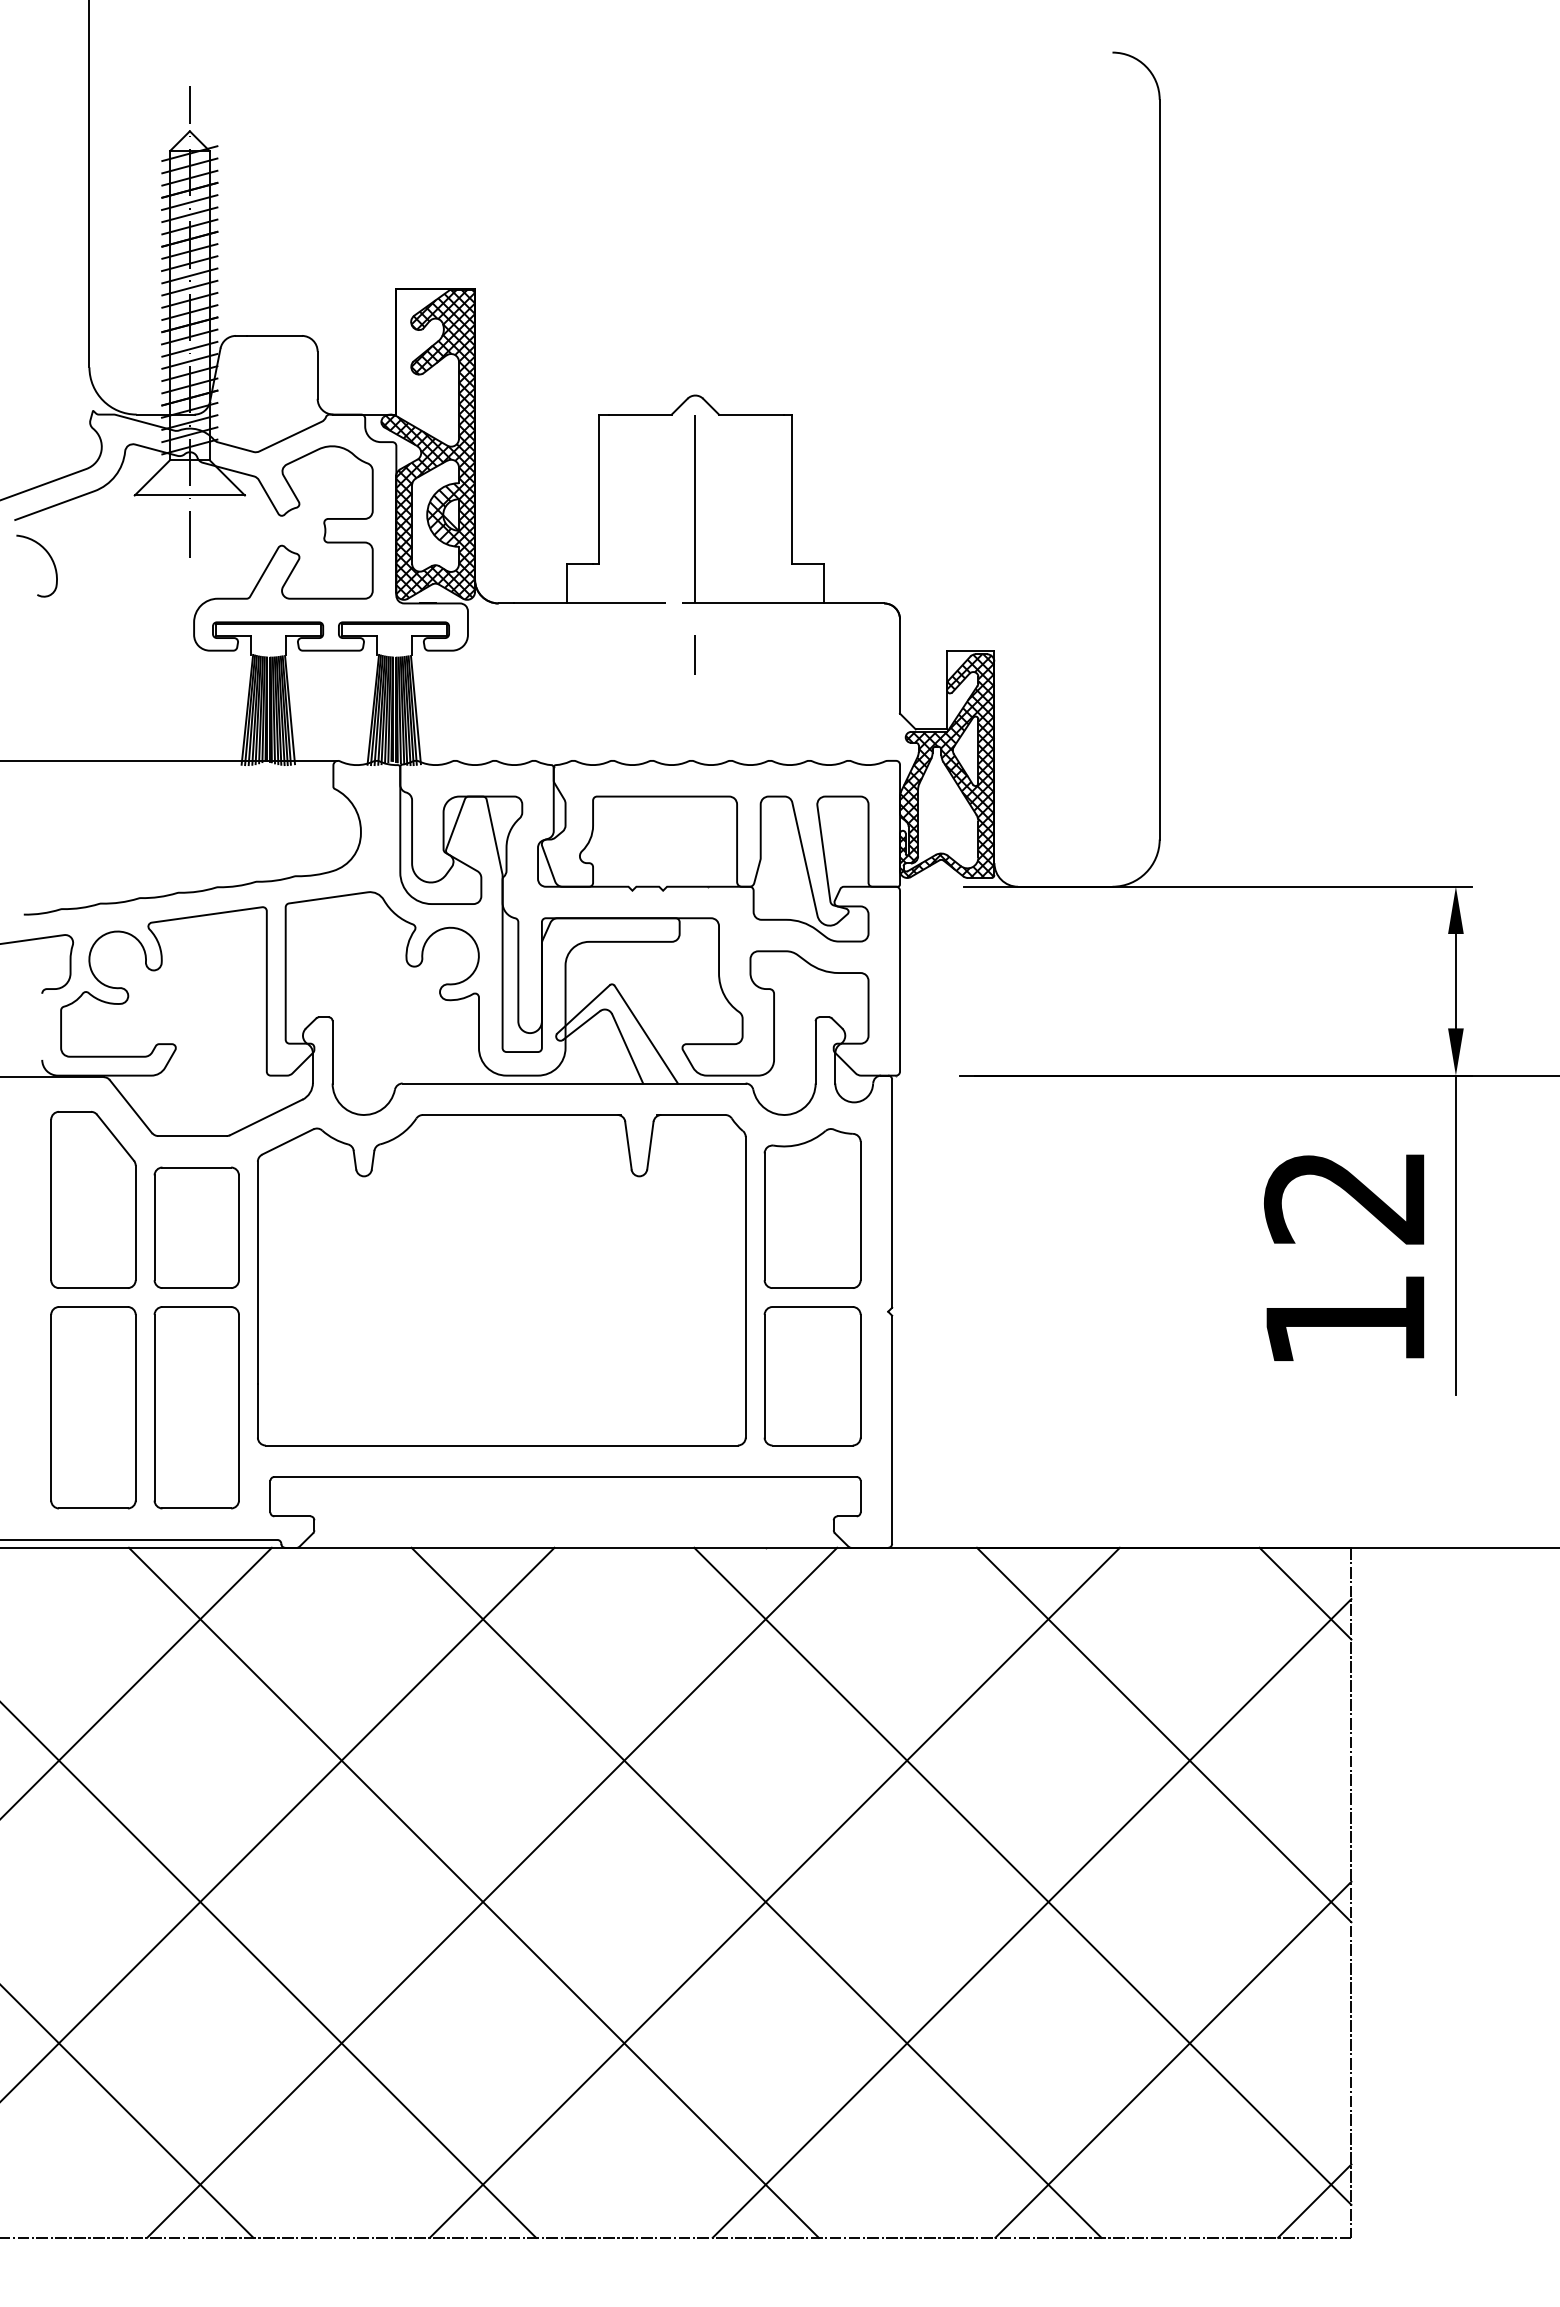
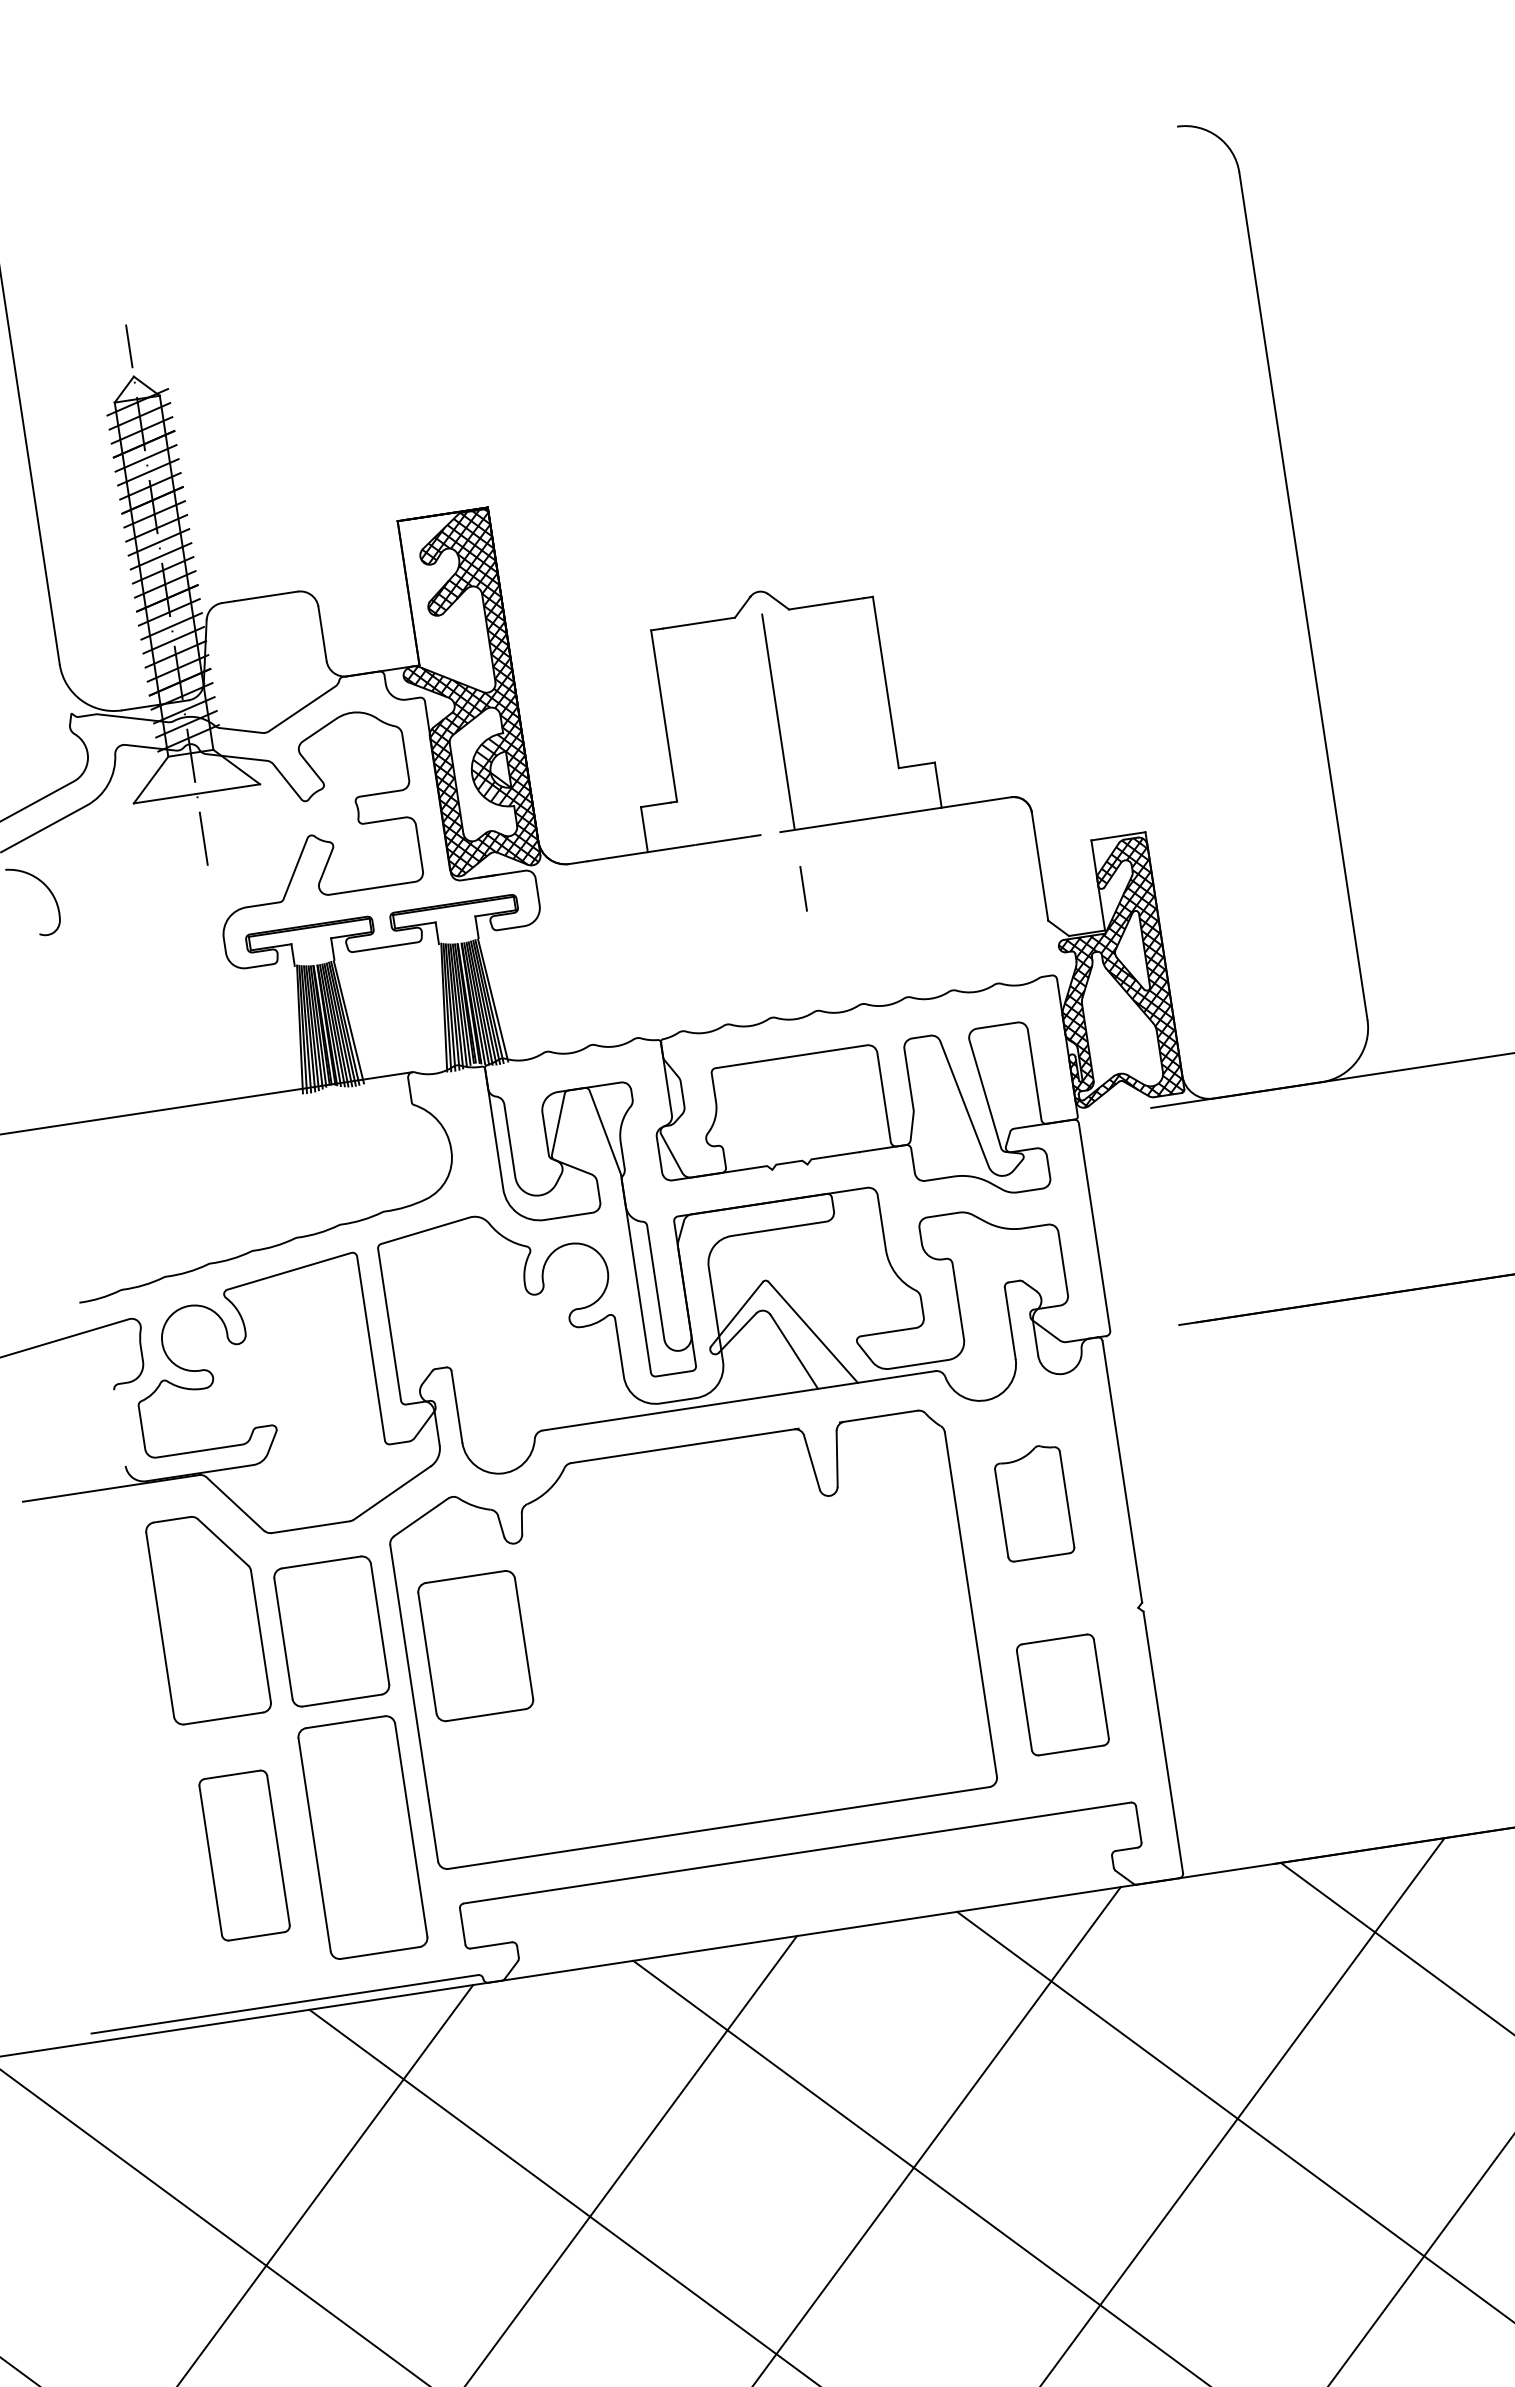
part: (812, 1208) -> (1033, 1502), size x0.6
part: (317, 1258) -> (475, 1645), added
part: (812, 1376) -> (1062, 1695), size x0.7
part: (93, 1407) -> (244, 1855), size x0.7

